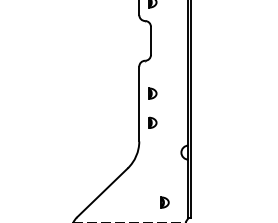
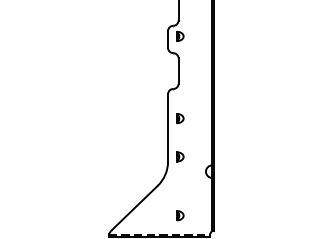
part: (153, 122) -> (180, 156), moved
part: (165, 202) -> (180, 215), moved

